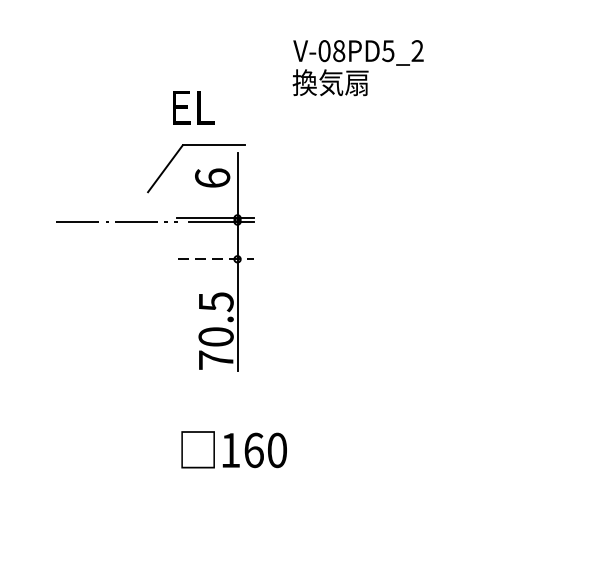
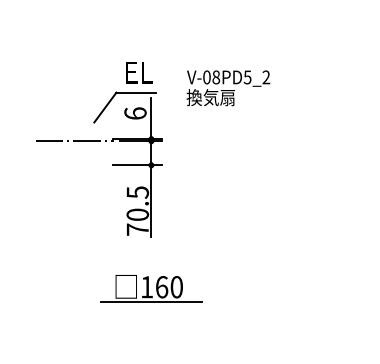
text: (358, 68) -> (228, 88), moved
text: (193, 107) -> (139, 72), moved
line: (215, 259) -> (137, 165), dashed -> solid
line: (237, 474) -> (151, 302), added

